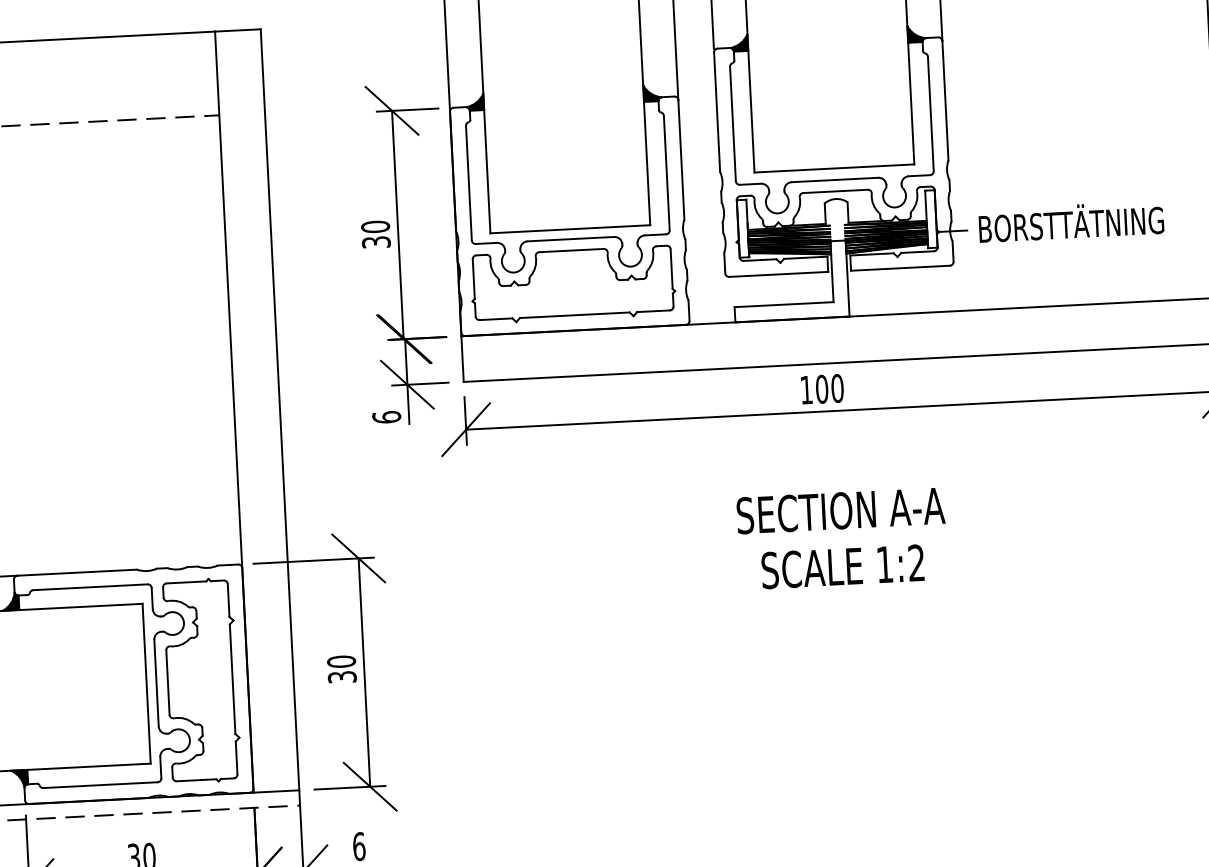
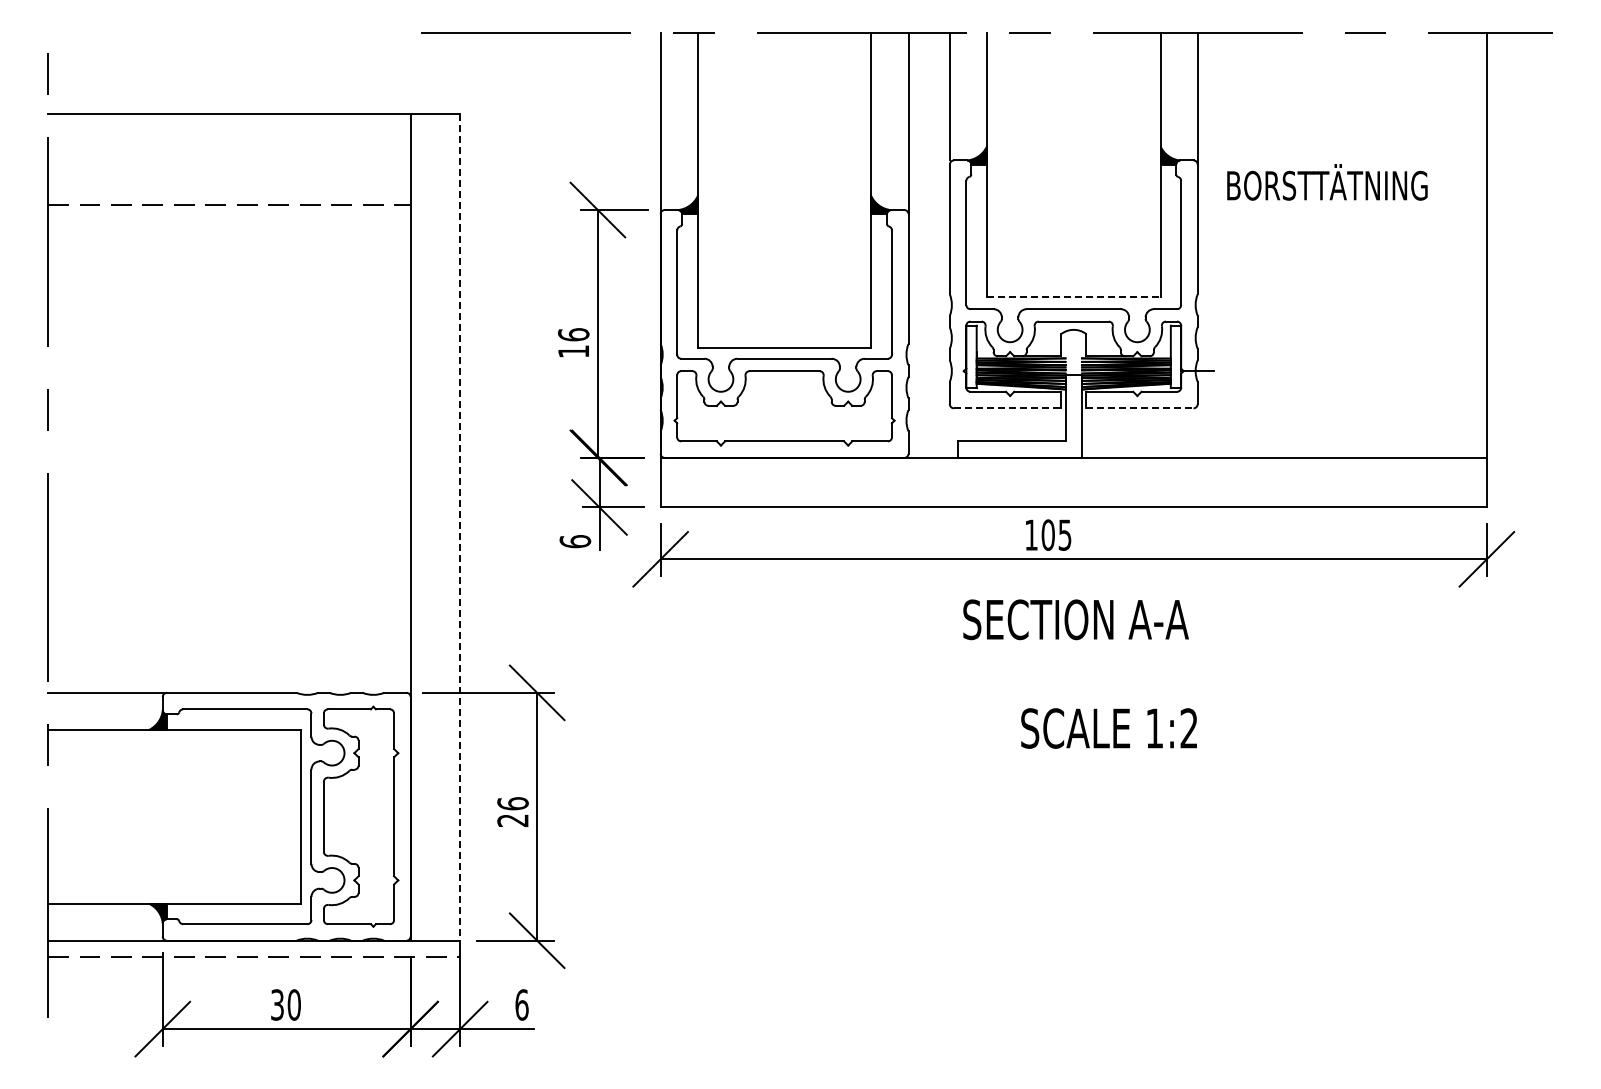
line: (834, 168) -> (1073, 296), solid -> dashed
text: (1071, 221) -> (1327, 182), moved
text: (375, 234) -> (573, 342), 30 -> 16
line: (900, 268) -> (1139, 408), solid -> dashed
line: (778, 274) -> (1007, 408), solid -> dashed
text: (836, 387) -> (1064, 534), 100 -> 105
line: (280, 410) -> (460, 528), solid -> dashed
text: (840, 510) -> (1075, 619), moved
text: (842, 566) -> (1108, 728), moved
text: (341, 668) -> (512, 811), 30 -> 26

